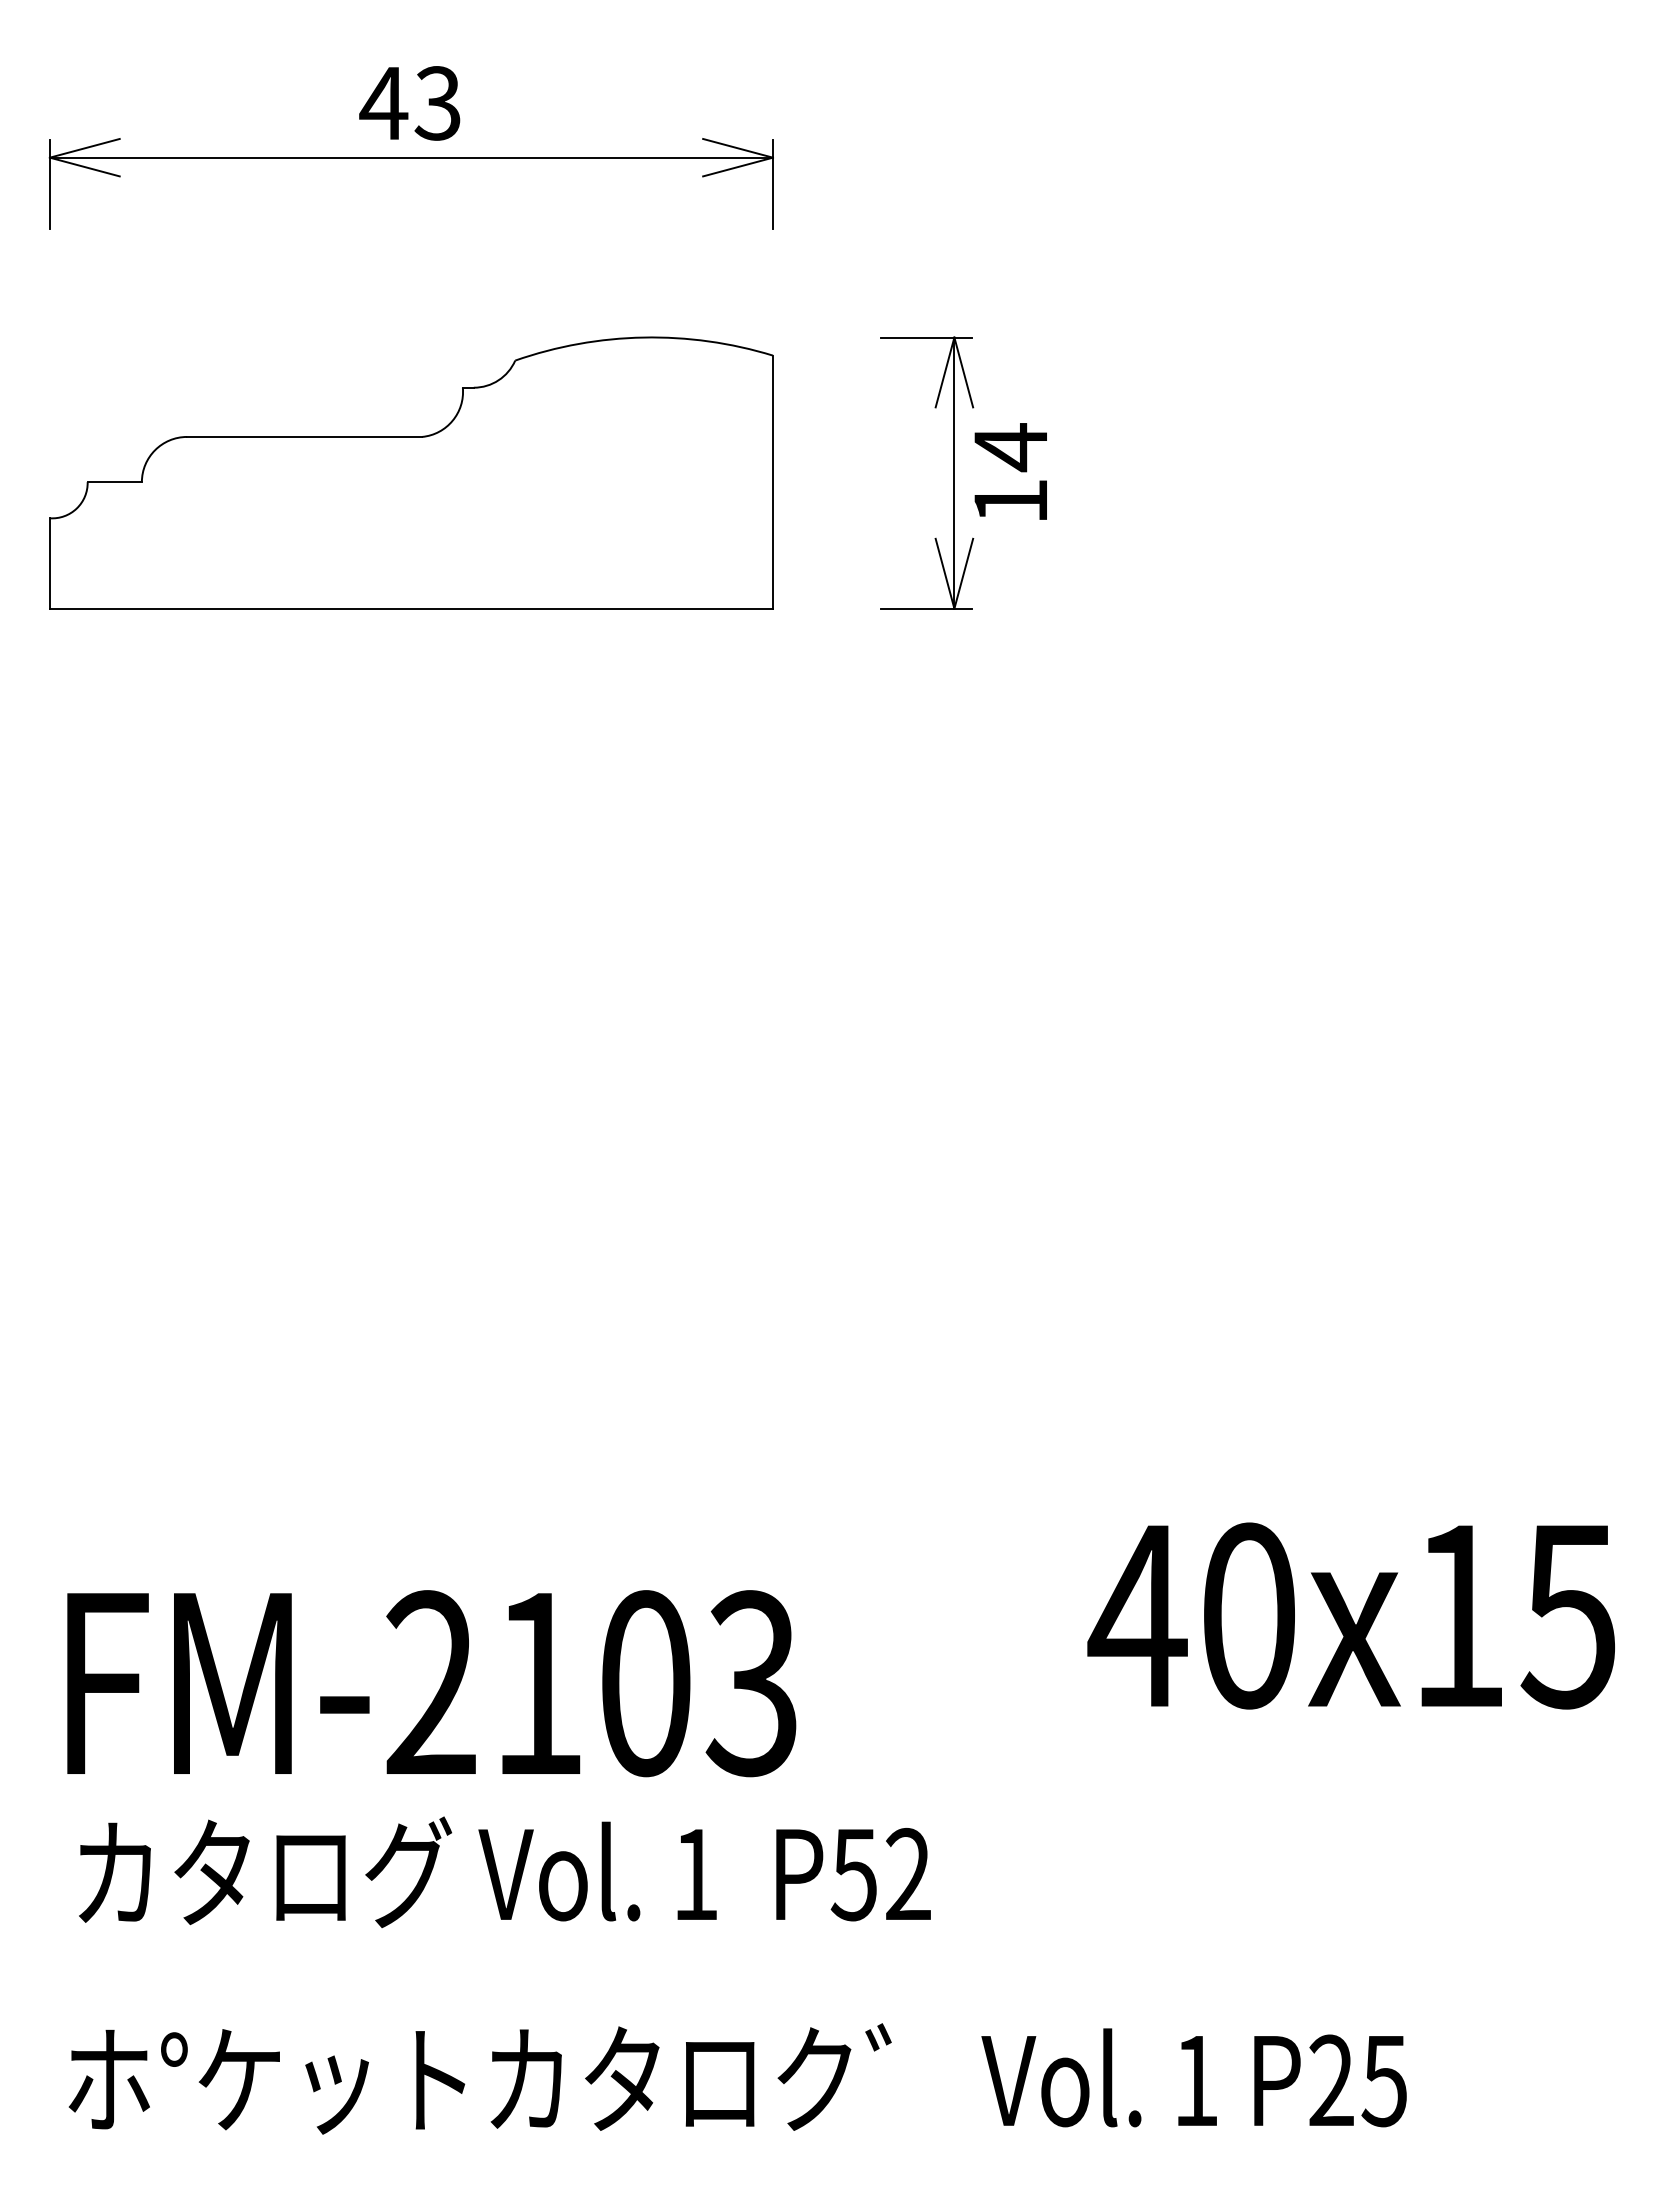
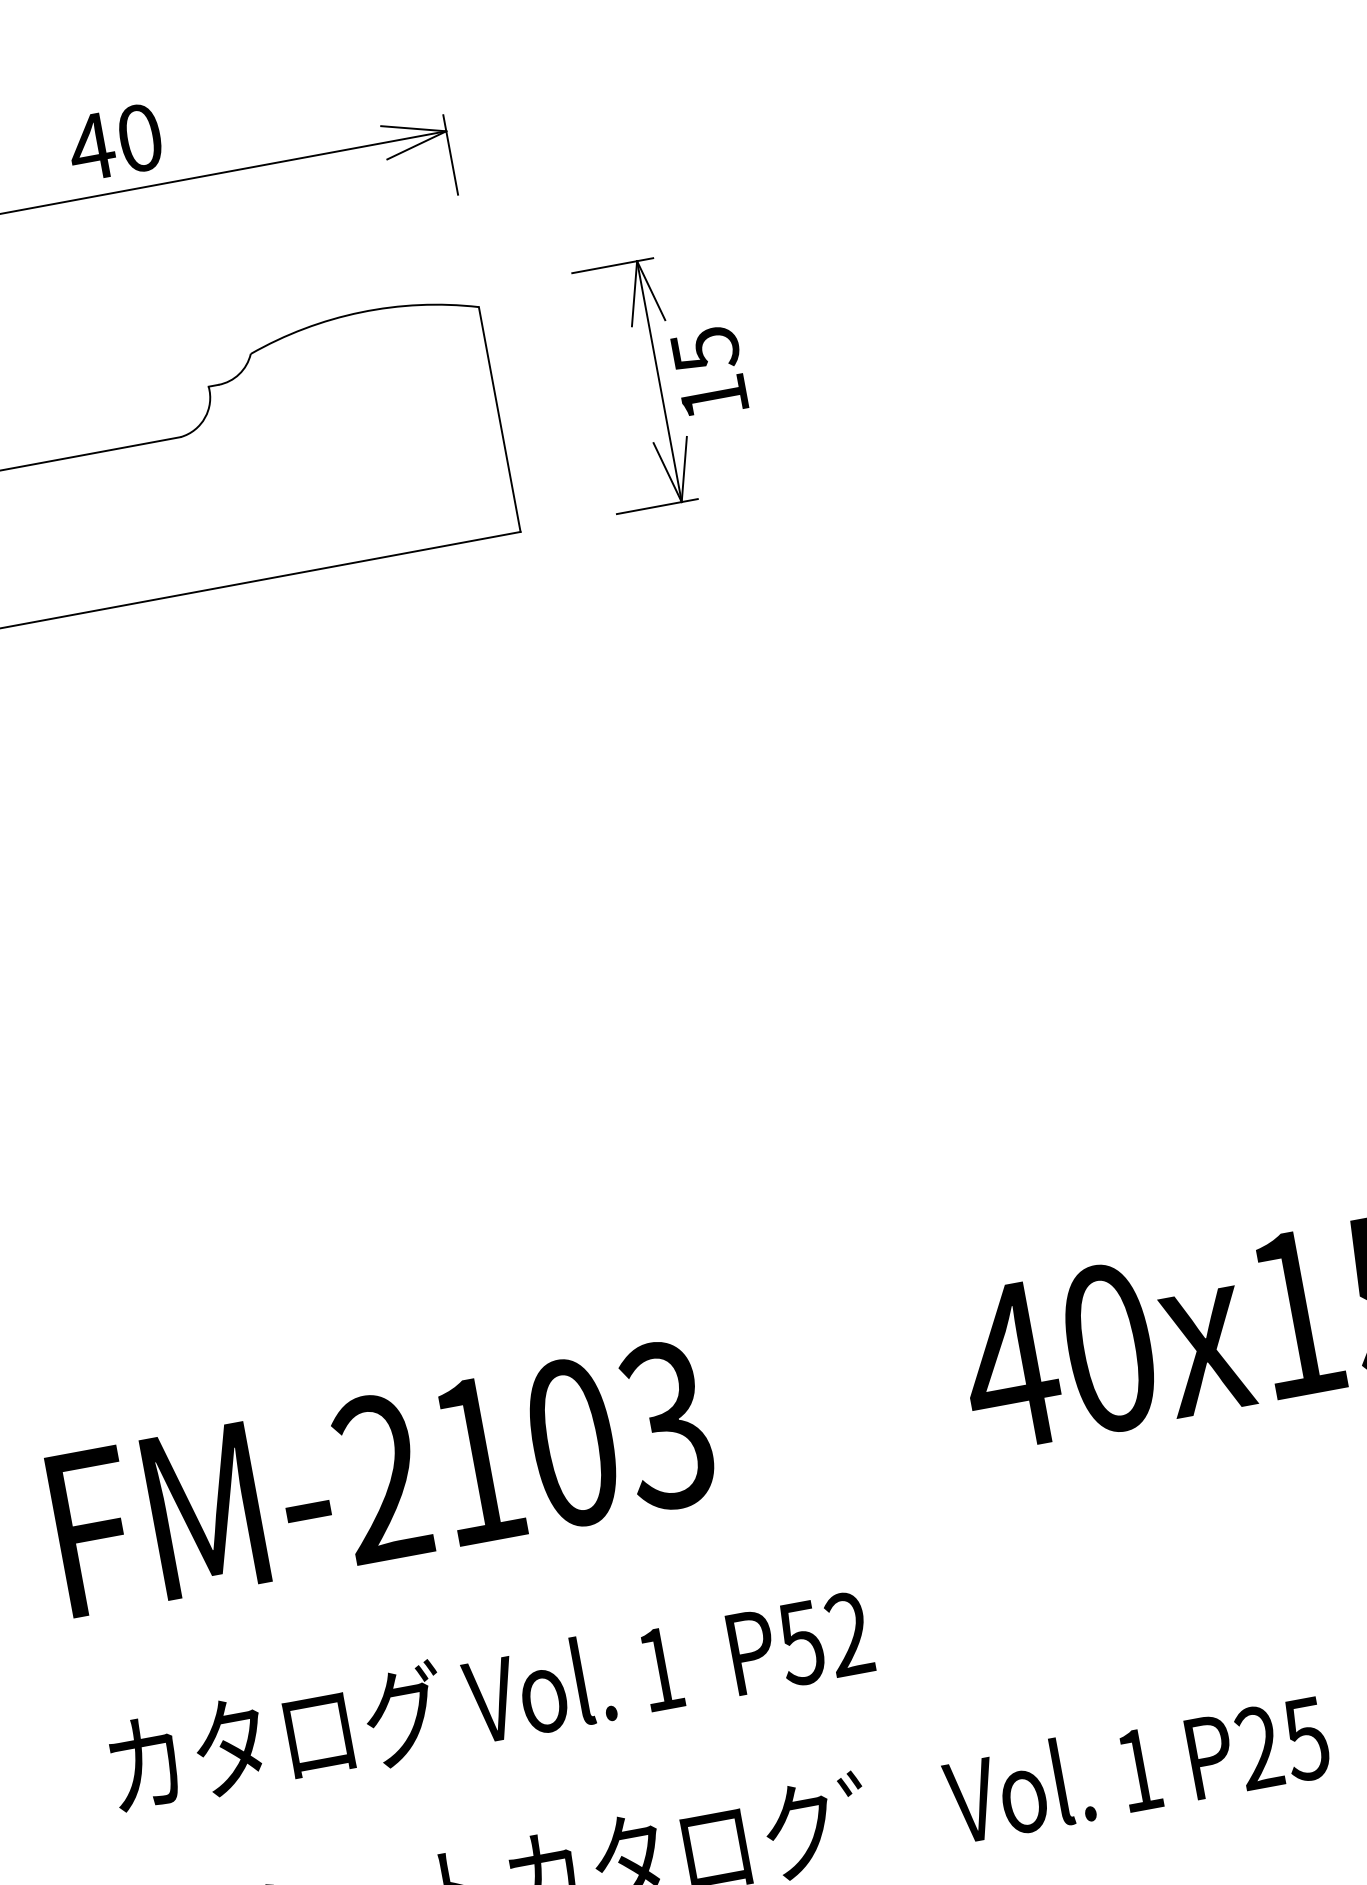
text: (437, 103) -> (139, 138), 43 -> 40
text: (1011, 447) -> (705, 349), 14 -> 15
text: (431, 1683) -> (382, 1478), moved

